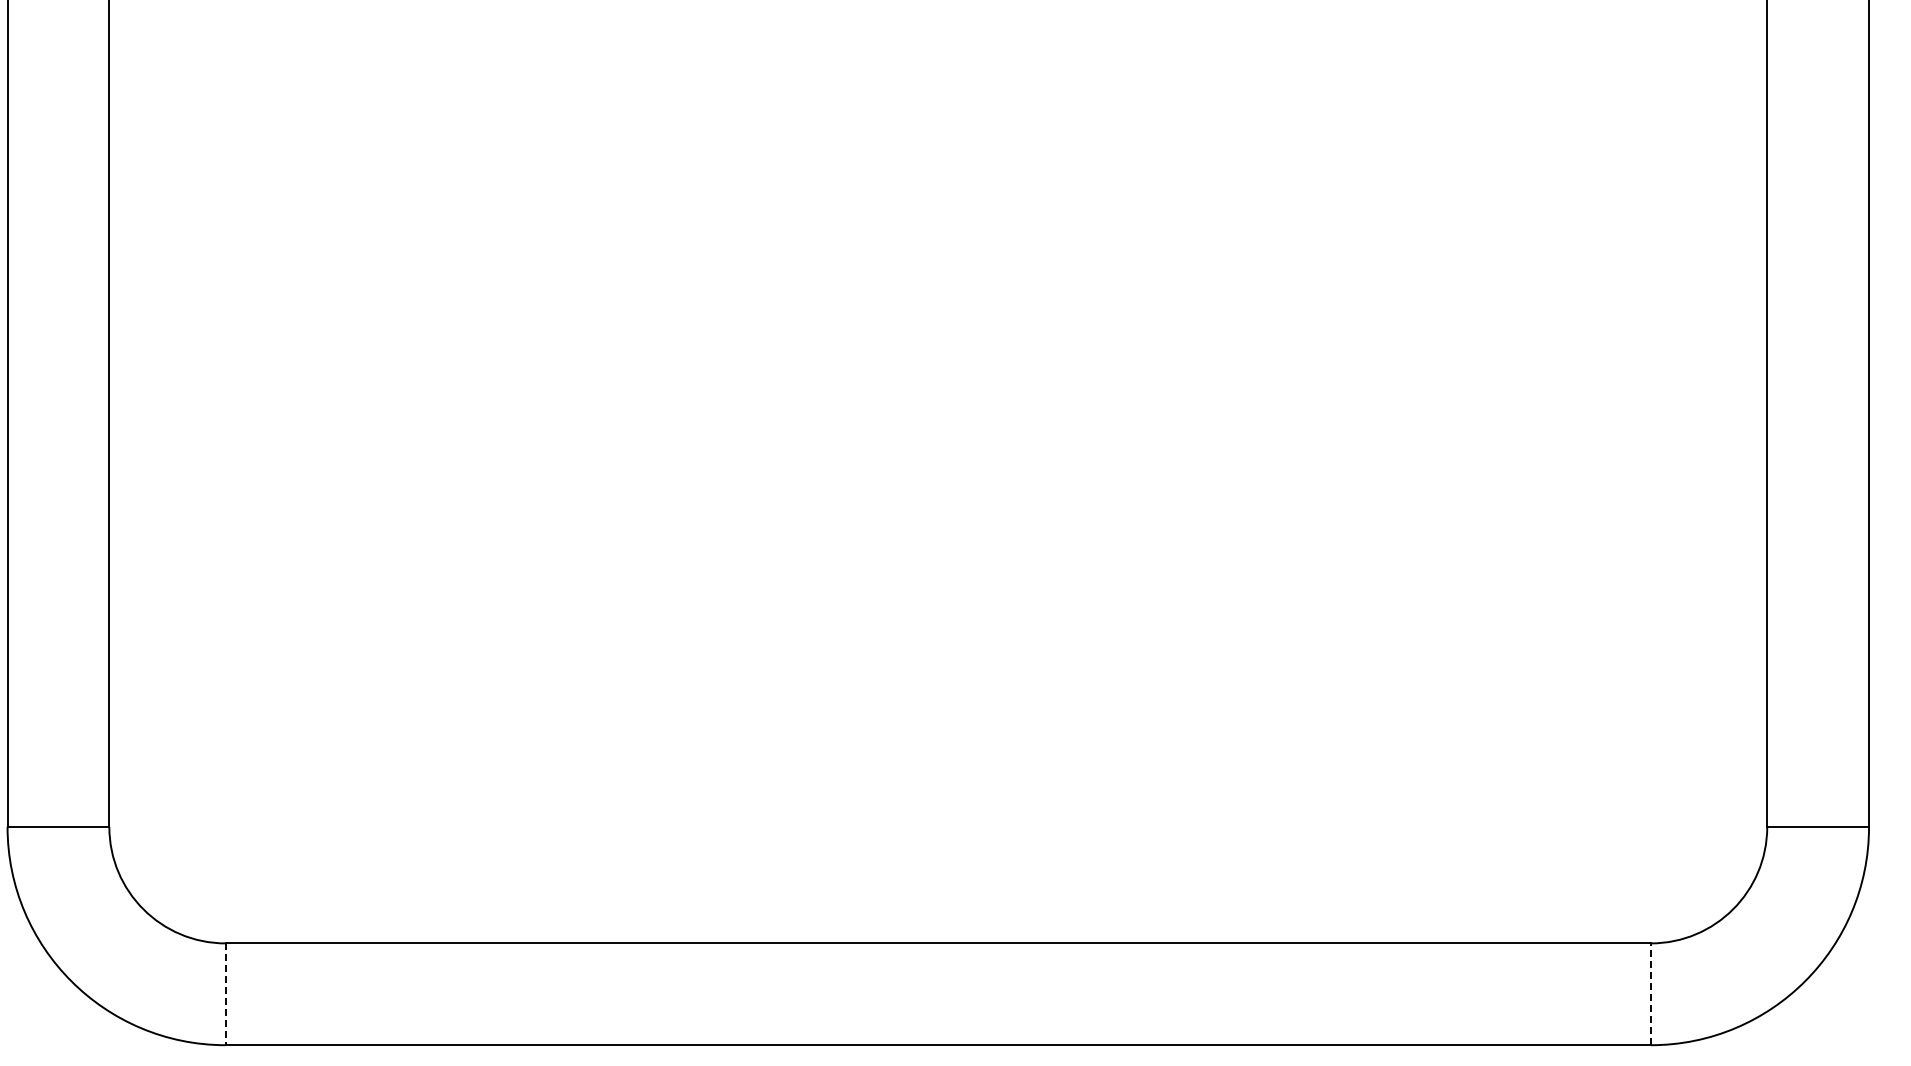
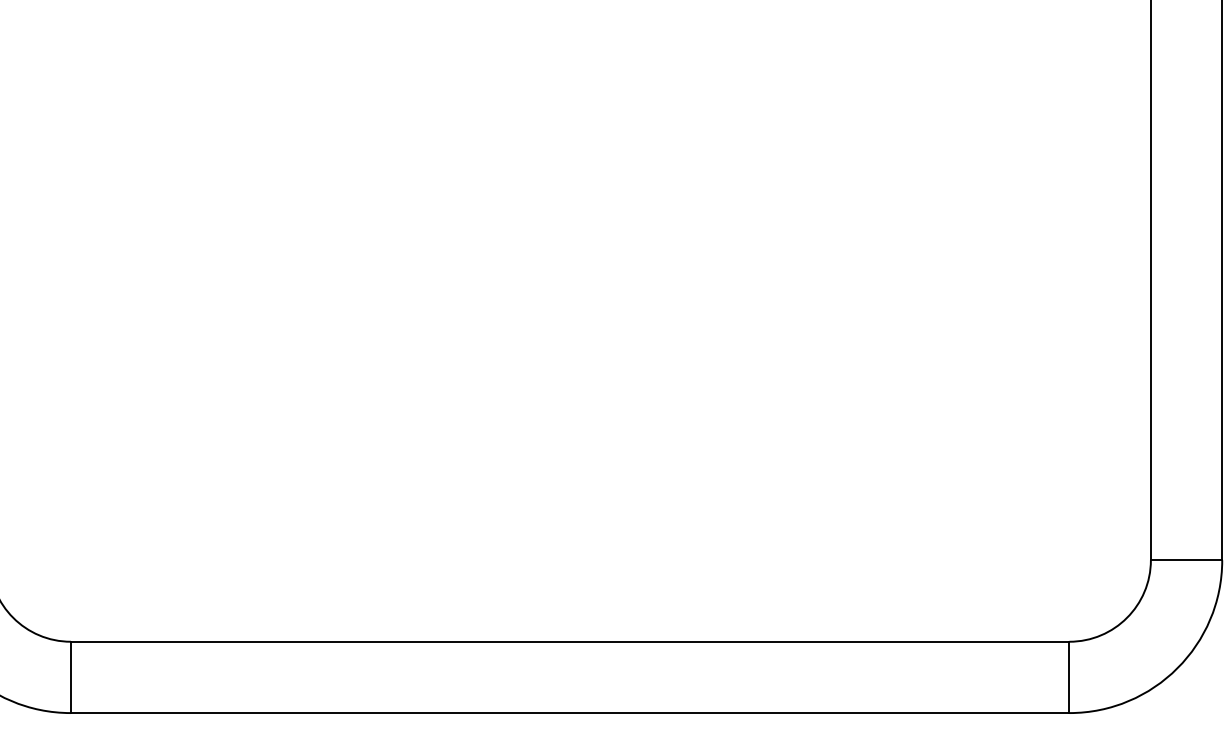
line: (225, 994) -> (70, 677), dashed -> solid
line: (1650, 994) -> (1069, 677), dashed -> solid

